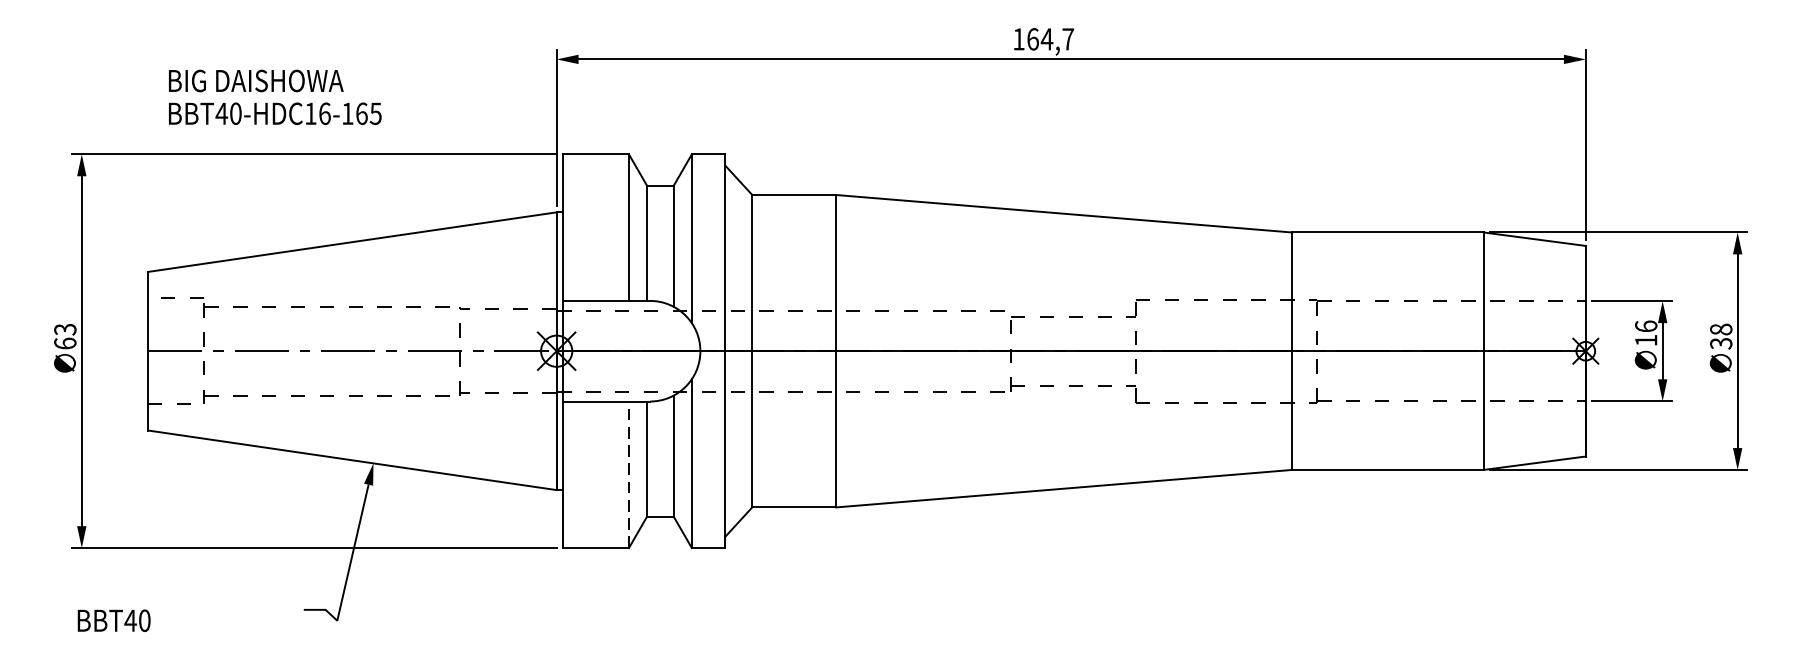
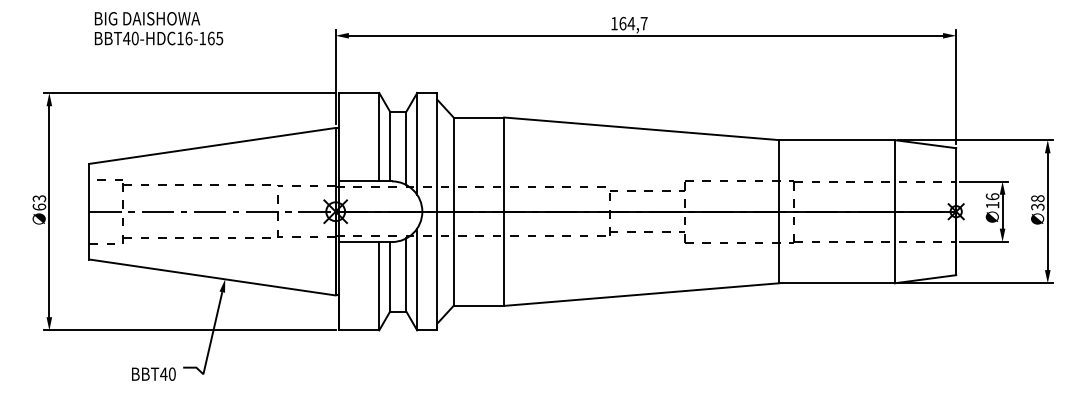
text: (276, 97) -> (159, 28), moved
line: (629, 473) -> (379, 285), dashed -> solid
text: (113, 619) -> (153, 373), moved

